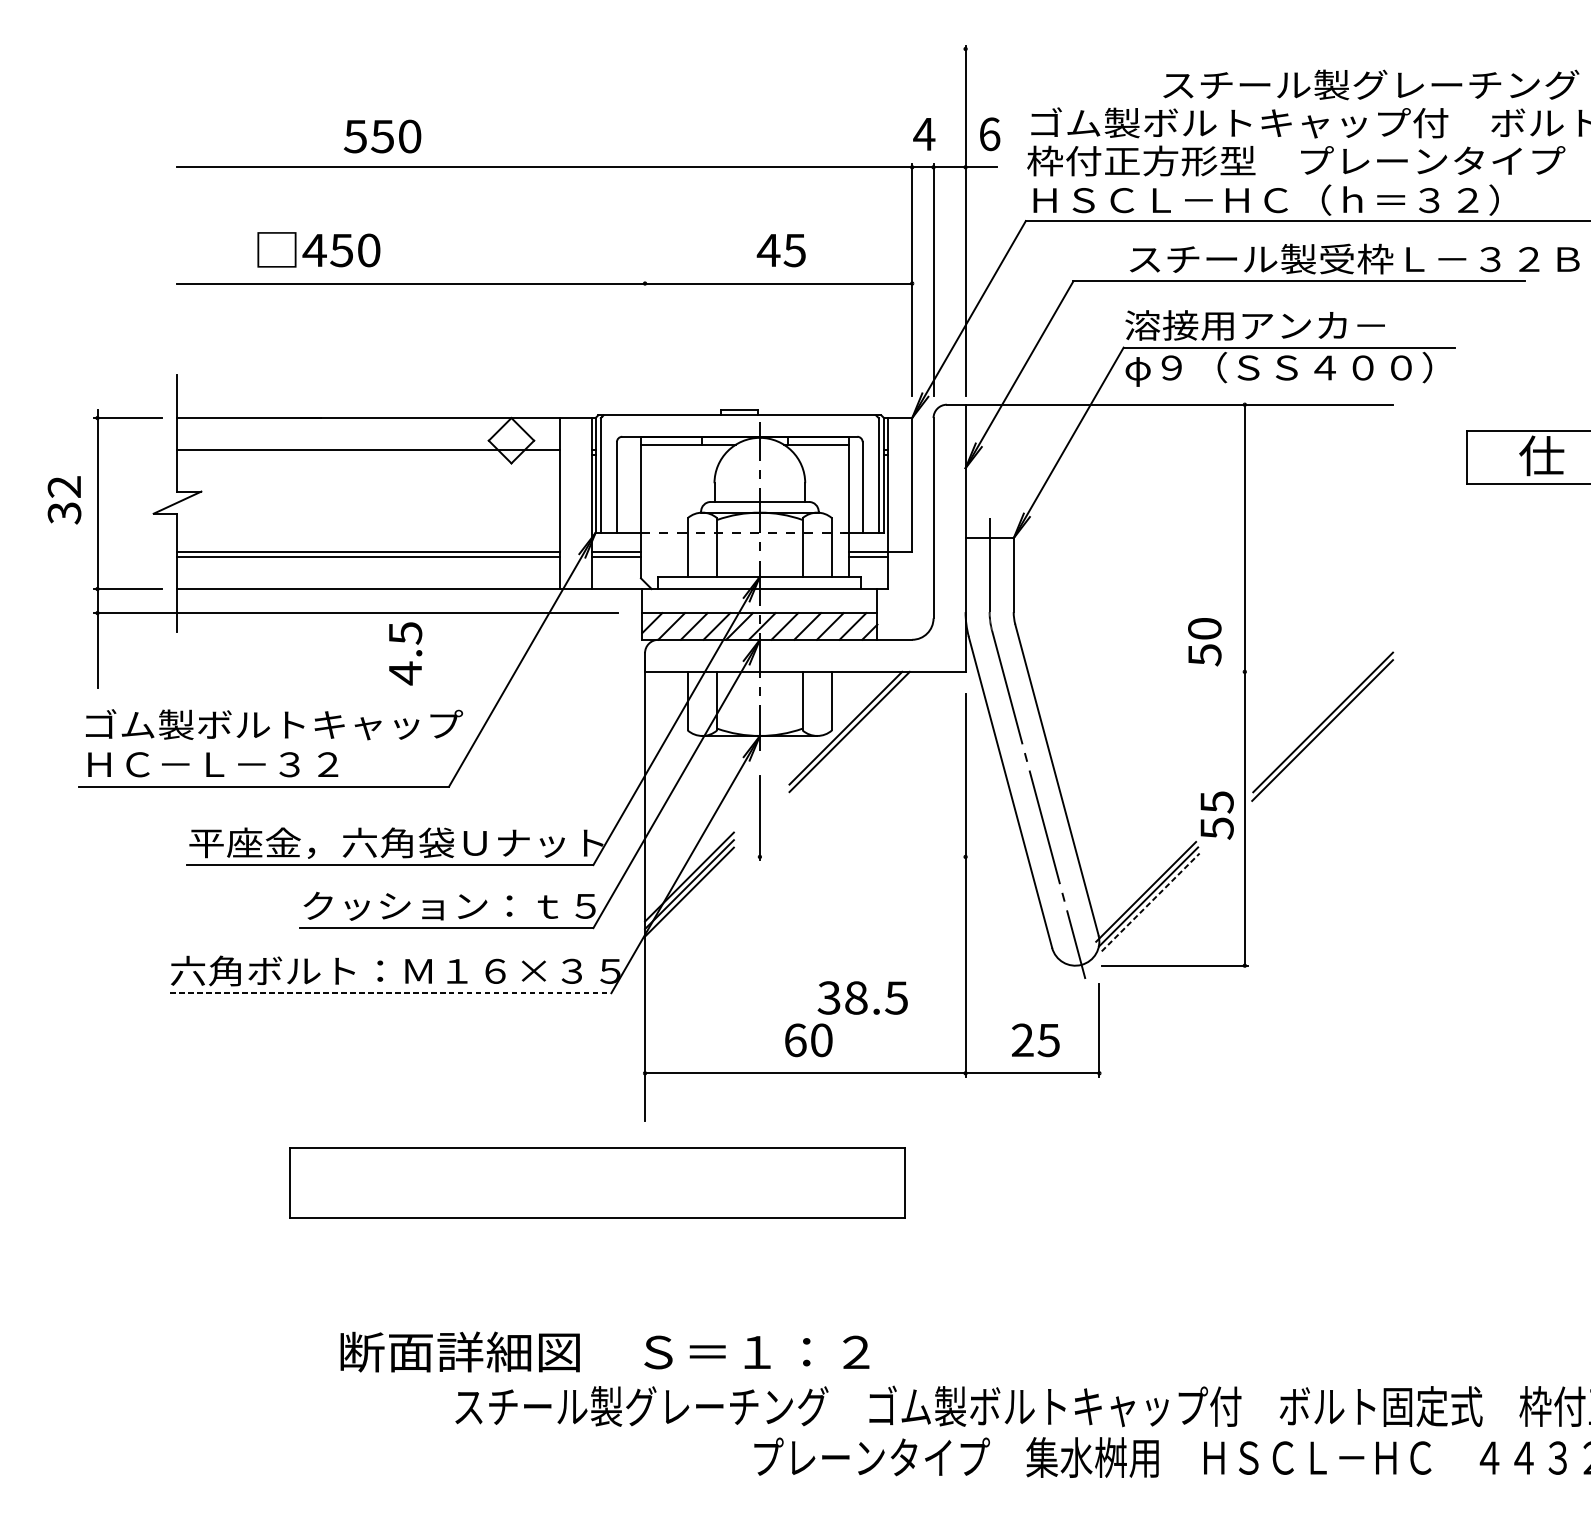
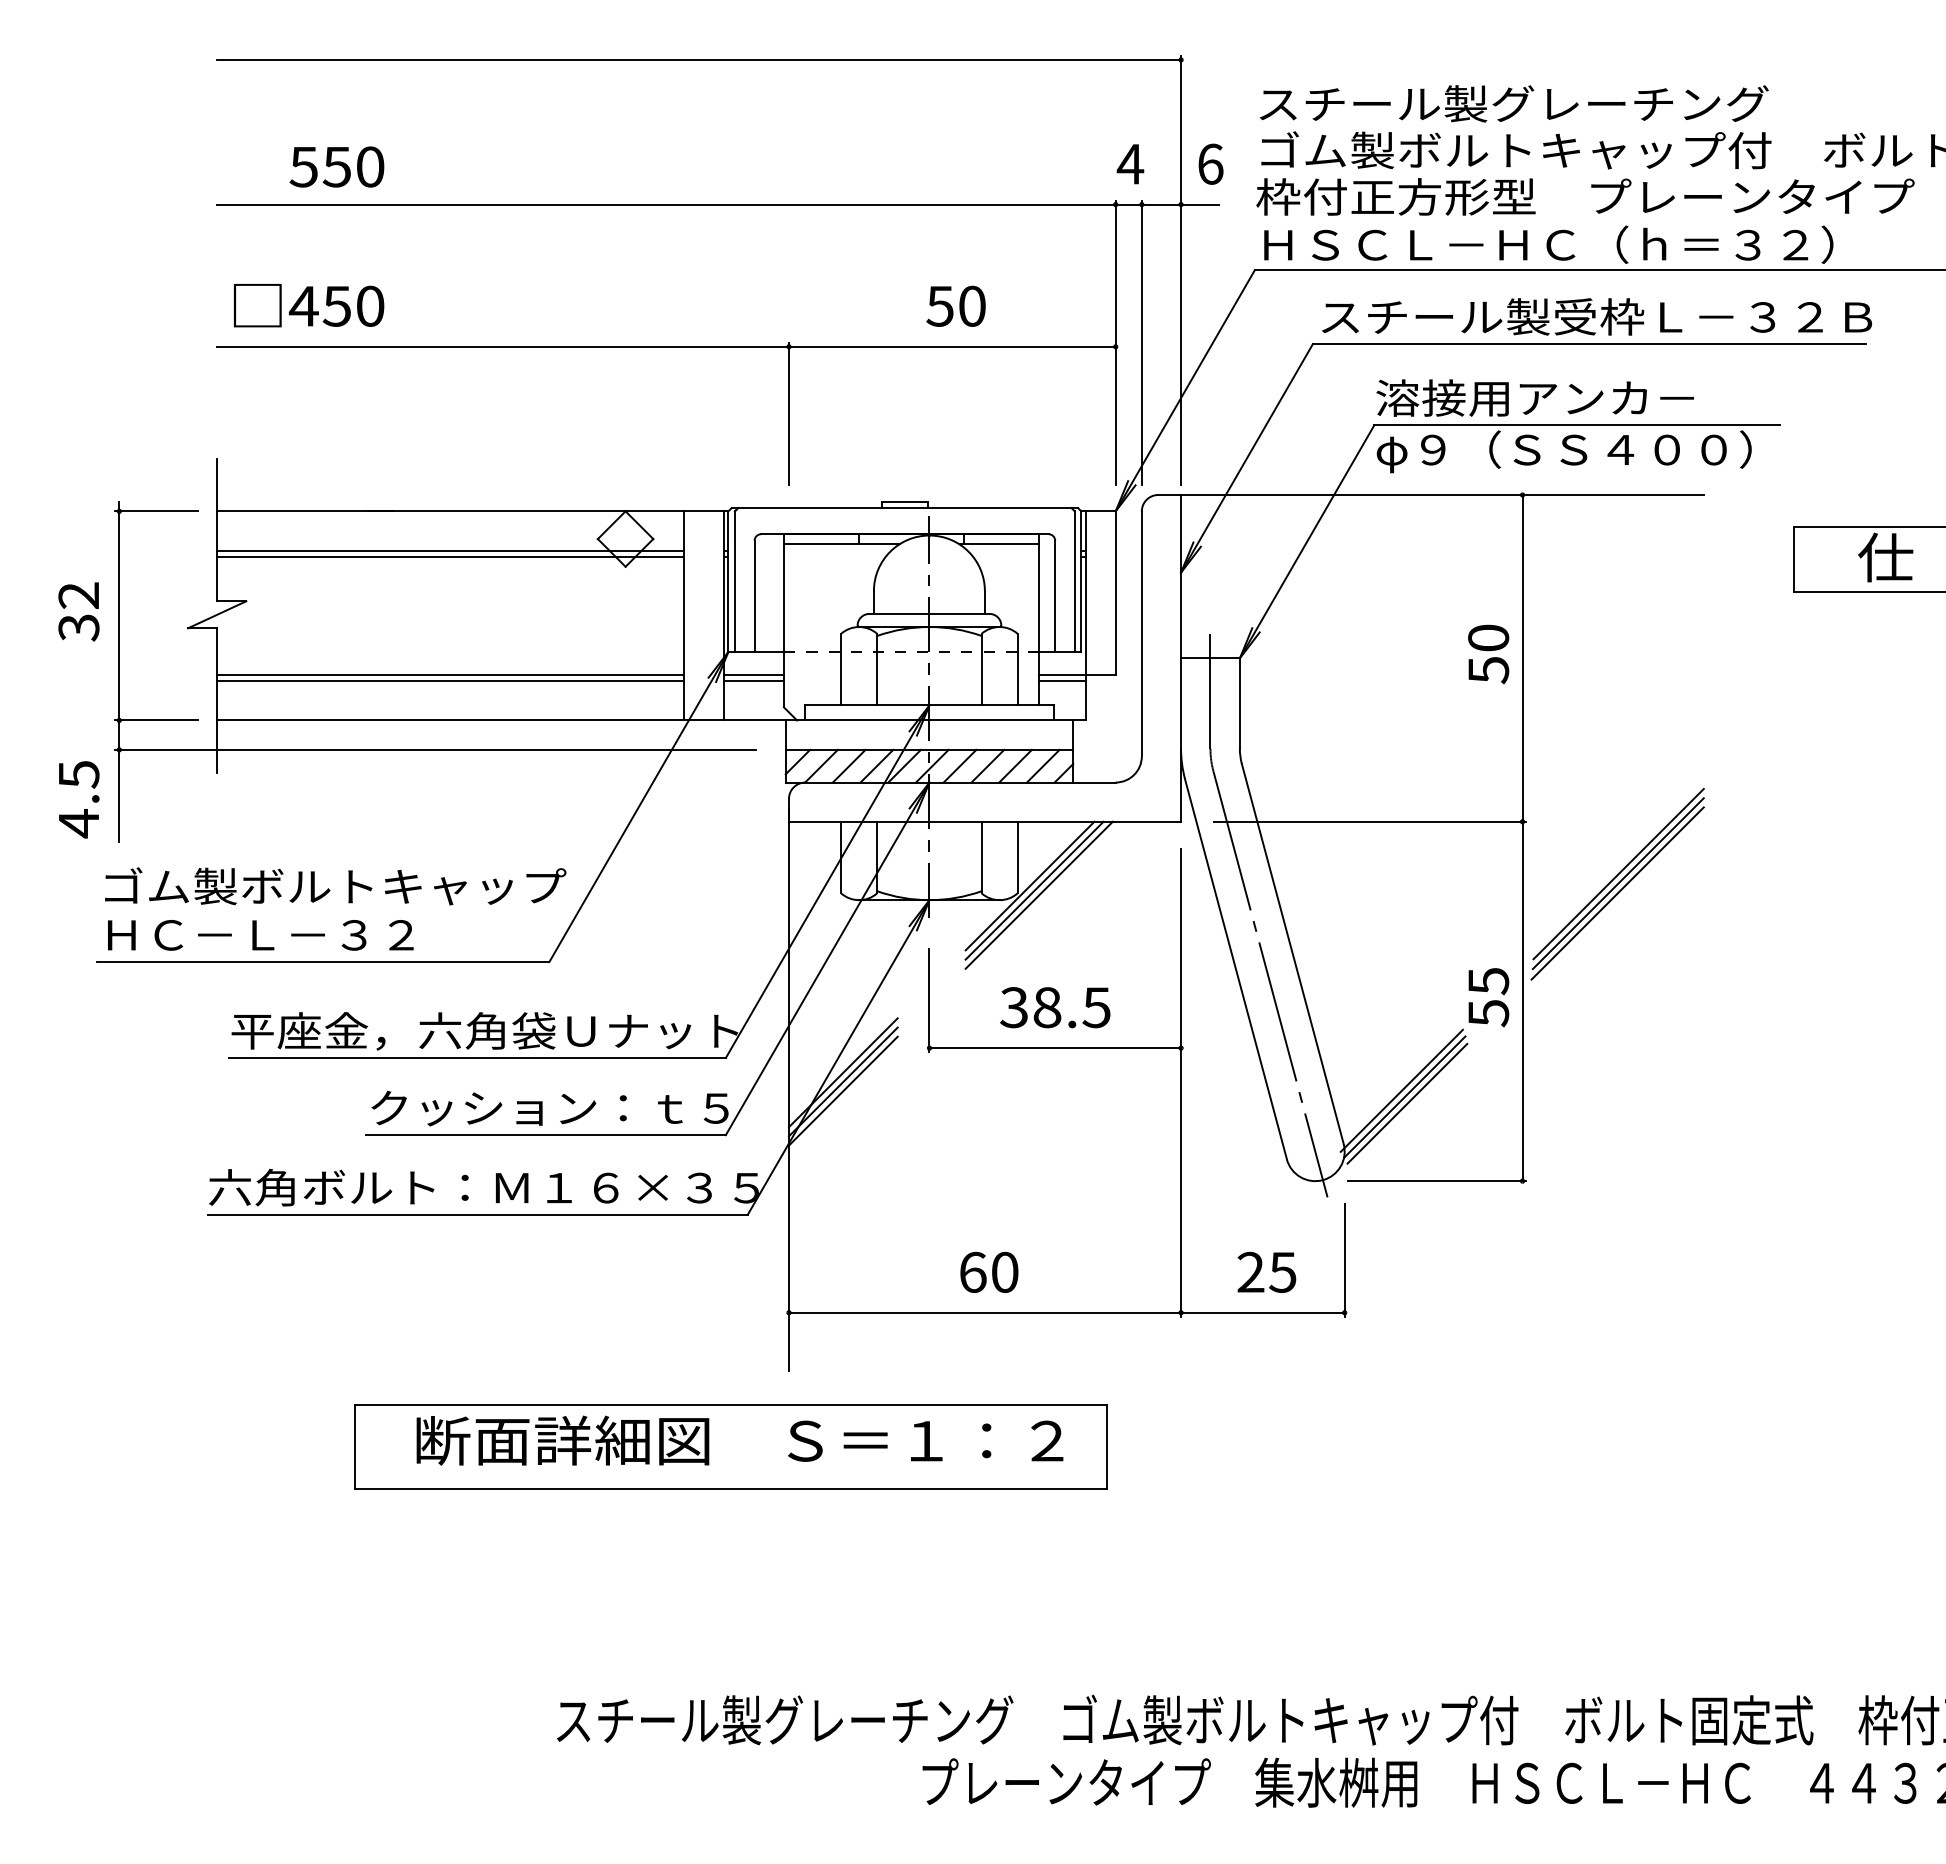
line: (571, 48) -> (698, 59), added
text: (1370, 84) -> (1513, 103), moved
text: (382, 136) -> (336, 166), moved
text: (319, 249) -> (309, 305), moved
text: (781, 249) -> (955, 305), 45 -> 50
text: (1354, 258) -> (1596, 316), moved
line: (644, 338) -> (788, 413), added
line: (368, 455) -> (450, 557), added
text: (1204, 642) -> (1488, 654), moved
text: (405, 653) -> (79, 799), moved
line: (1119, 671) -> (1369, 821), added
line: (1323, 714) -> (1618, 873), added
line: (841, 723) -> (1029, 885), added
line: (862, 857) -> (1055, 1048), added
line: (1150, 902) -> (1407, 1103), dashed -> solid
line: (390, 992) -> (477, 1214), dashed -> solid
text: (862, 997) -> (1055, 1007), moved
text: (604, 1351) -> (739, 1440), moved

